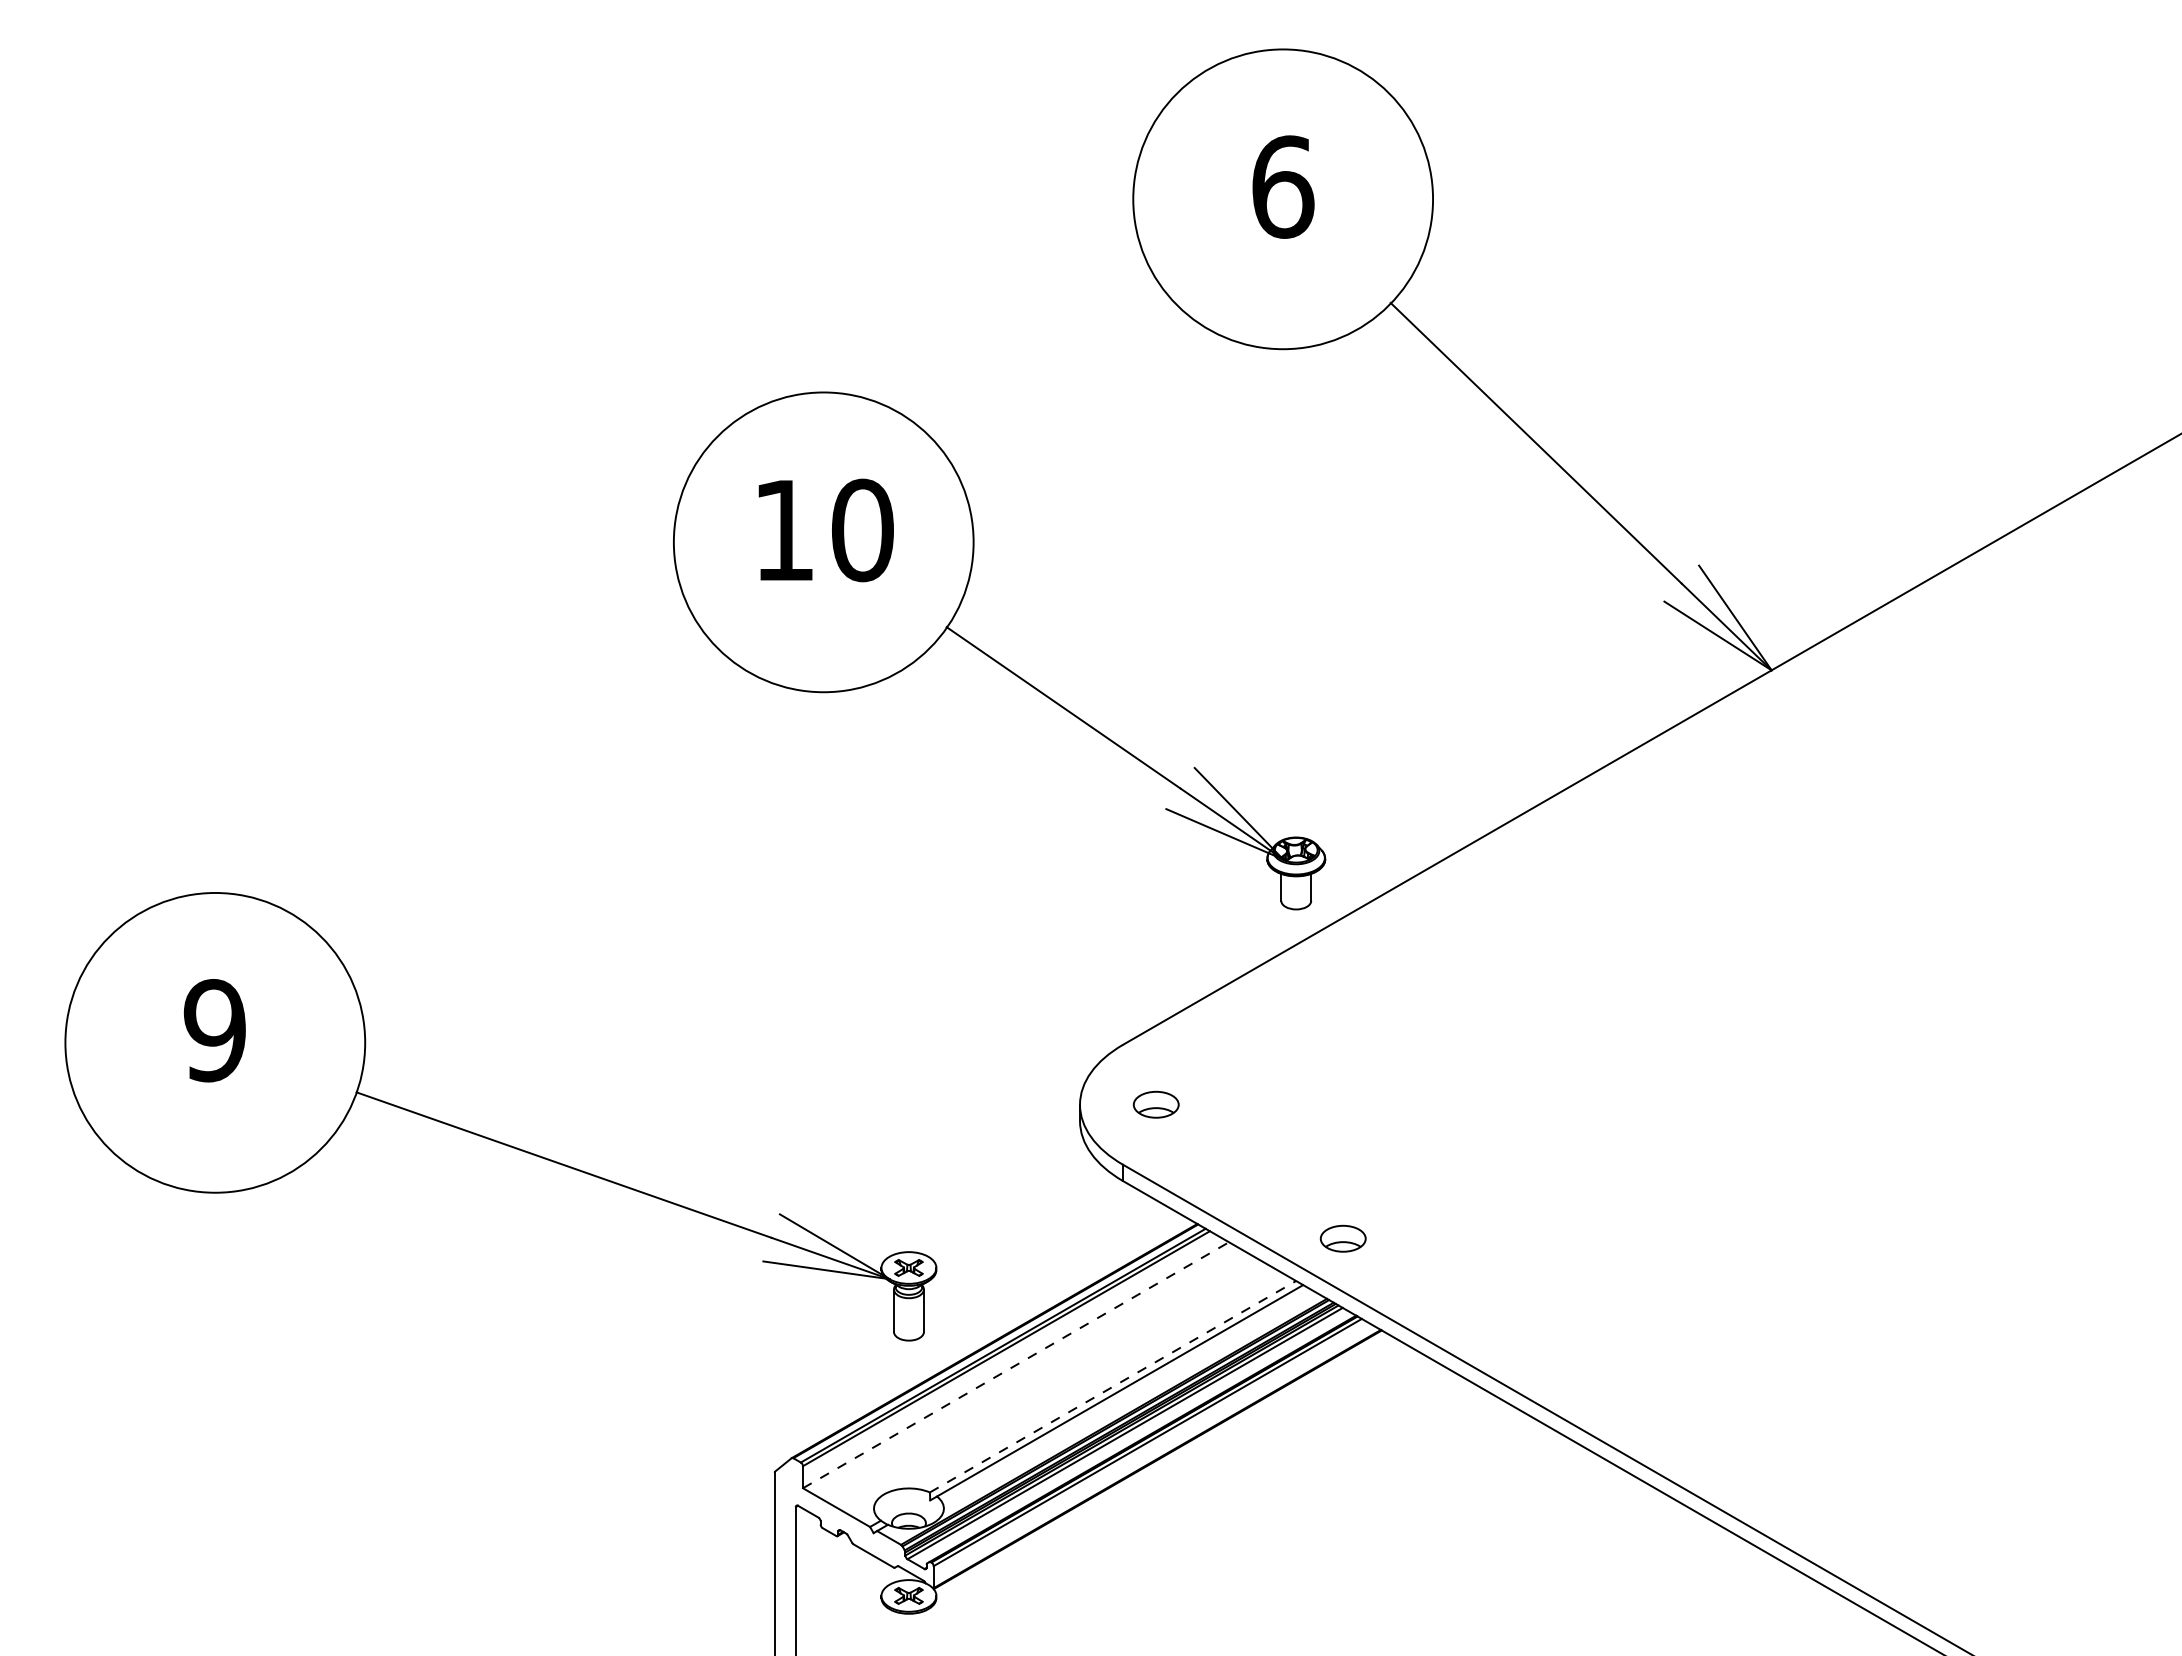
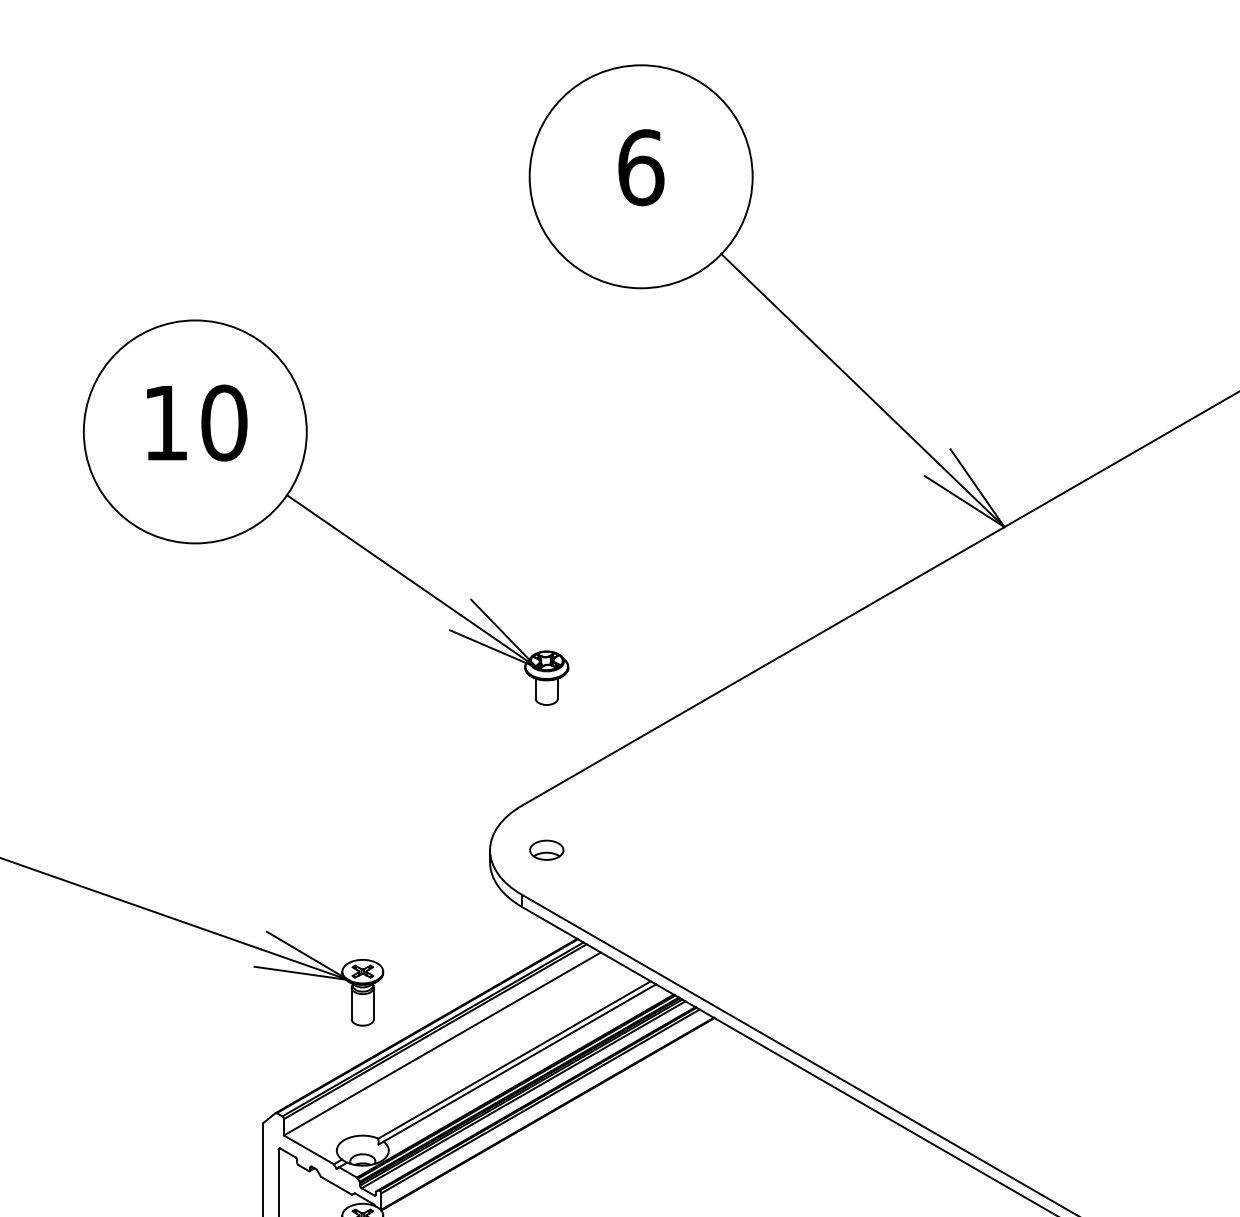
part: (995, 659) -> (323, 519), moved
part: (1342, 1238) -> (685, 949), removed
line: (1016, 1365) -> (442, 1044), dashed -> solid
line: (1113, 1386) -> (514, 1059), dashed -> solid

